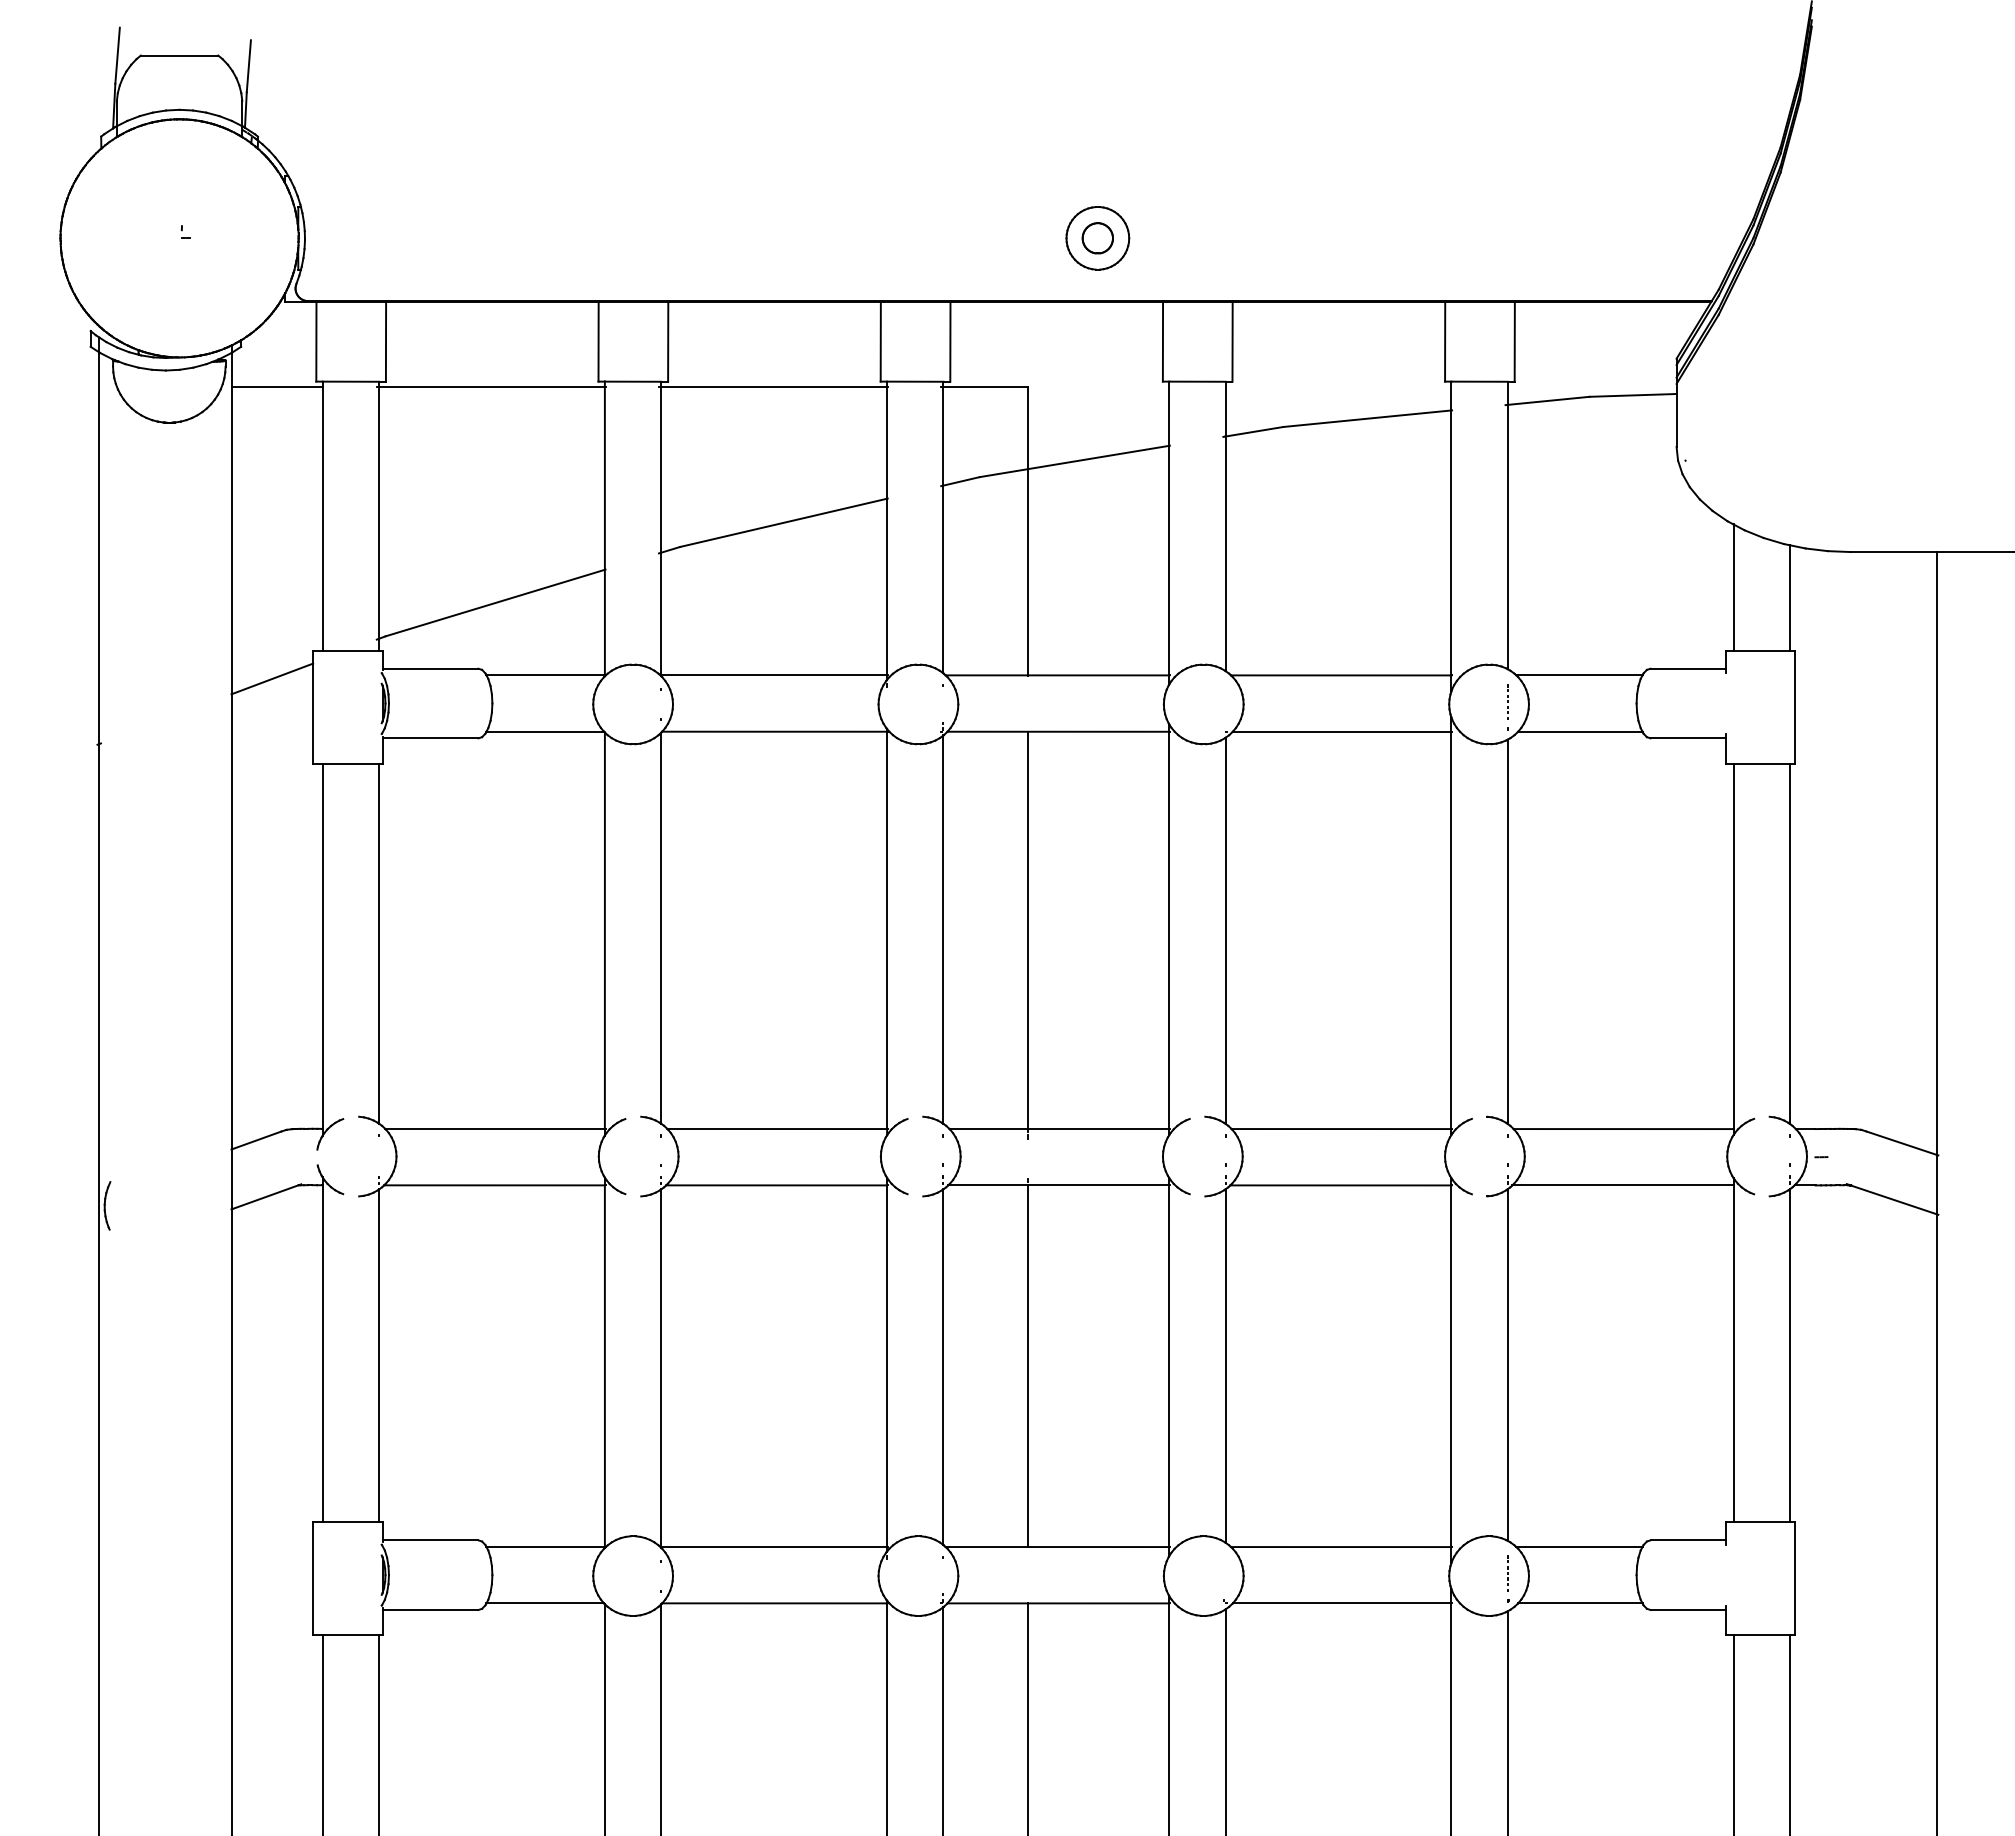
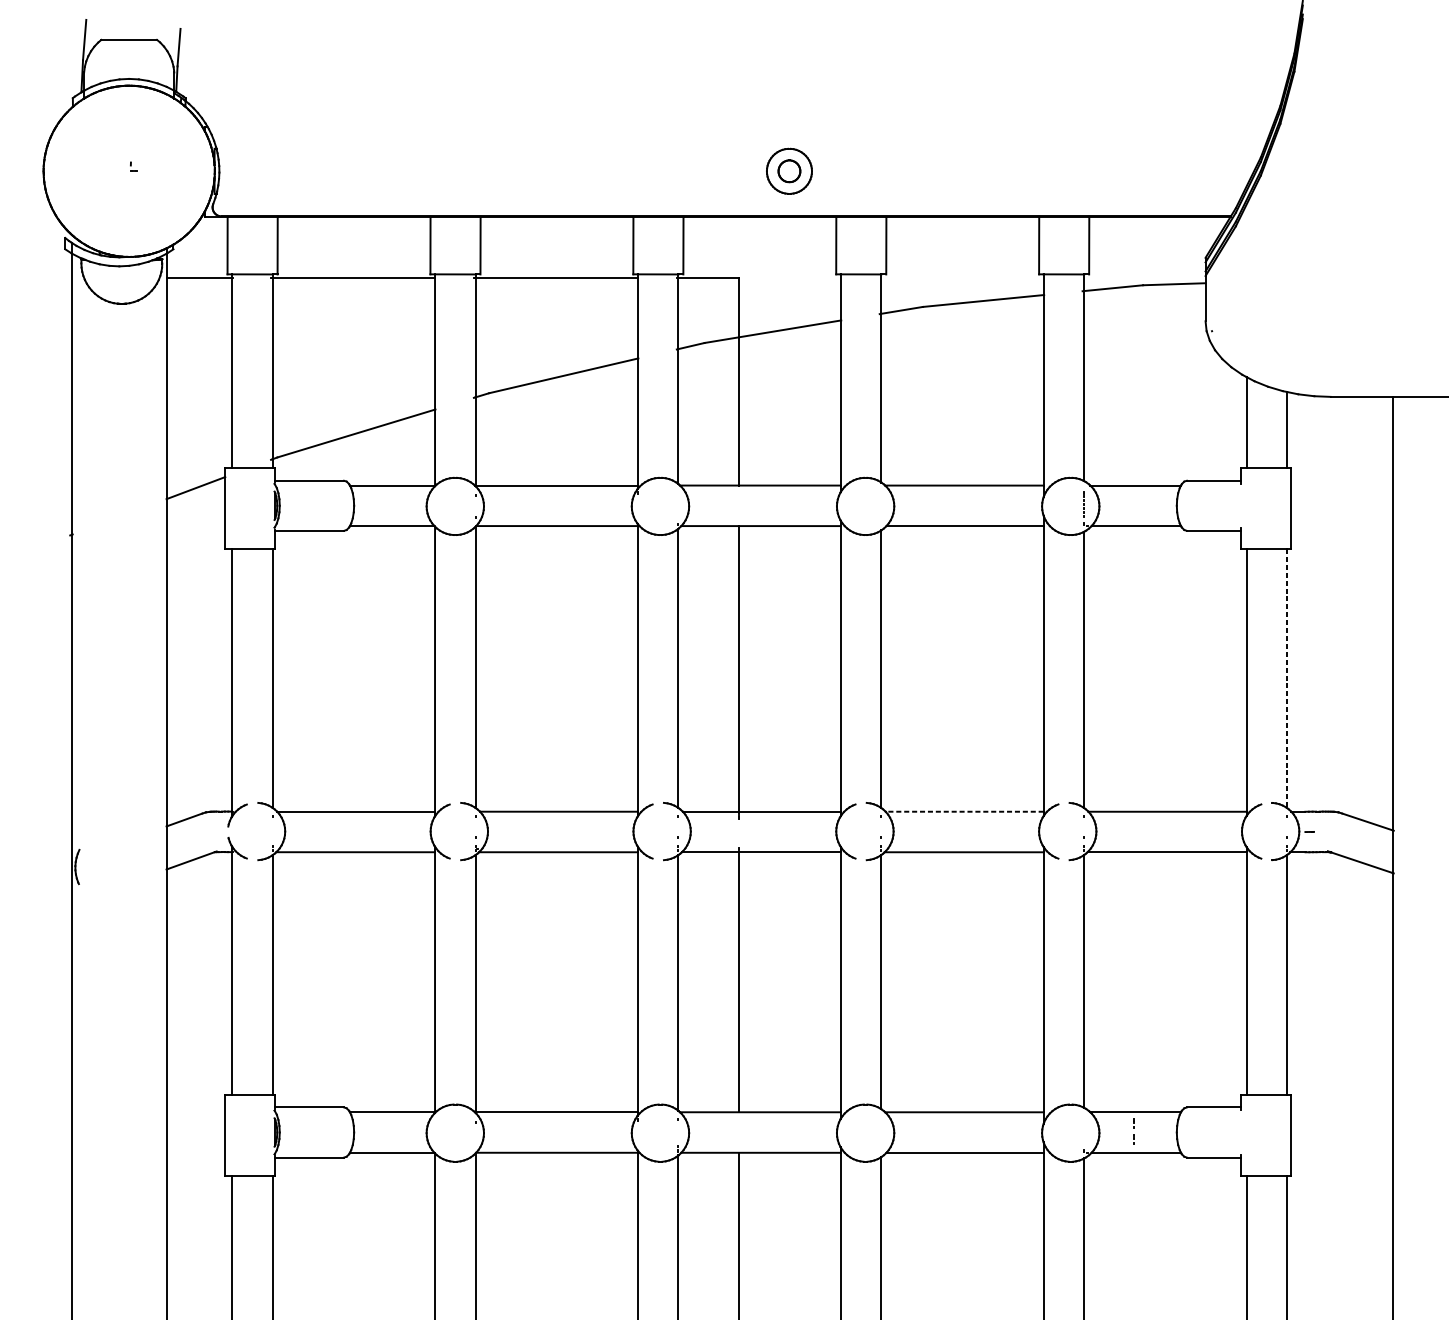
line: (1790, 944) -> (1287, 679), solid -> dashed
line: (1341, 1129) -> (964, 812), solid -> dashed
line: (1507, 1573) -> (1133, 1131), moved

